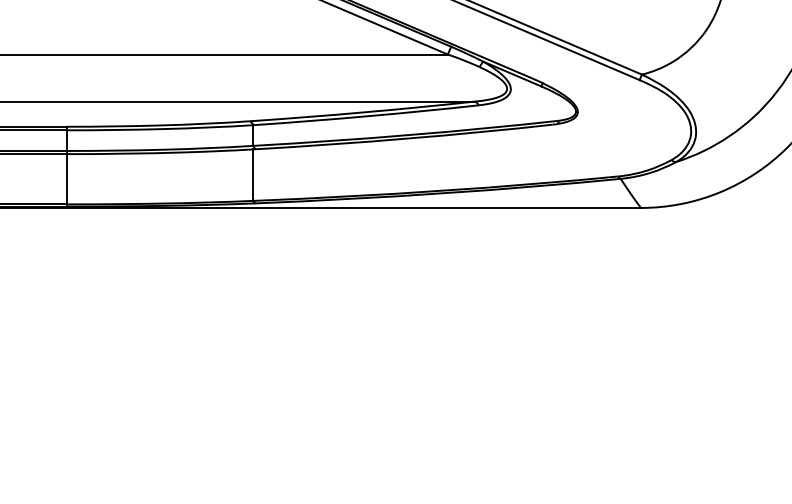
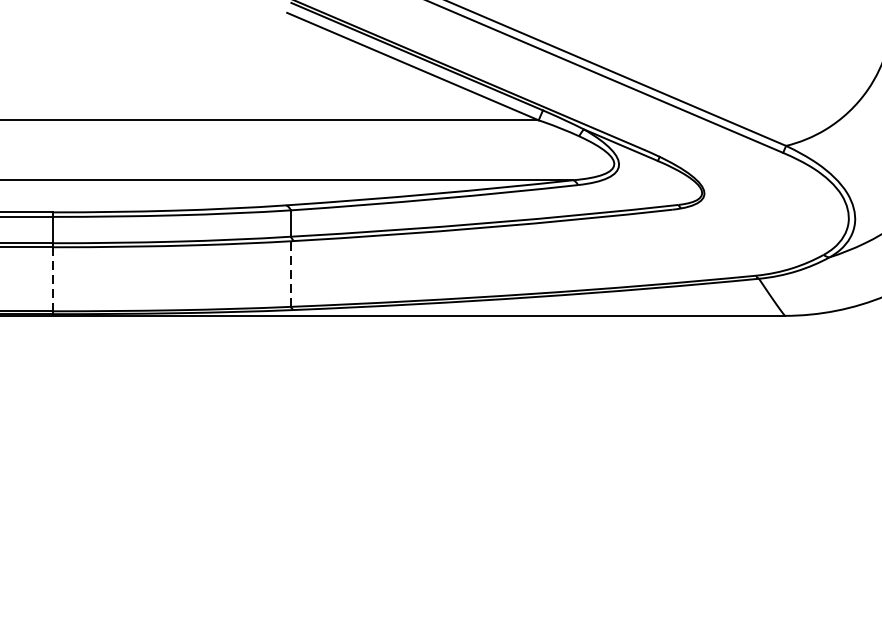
line: (253, 175) -> (290, 274), solid -> dashed
line: (66, 179) -> (52, 279), solid -> dashed

